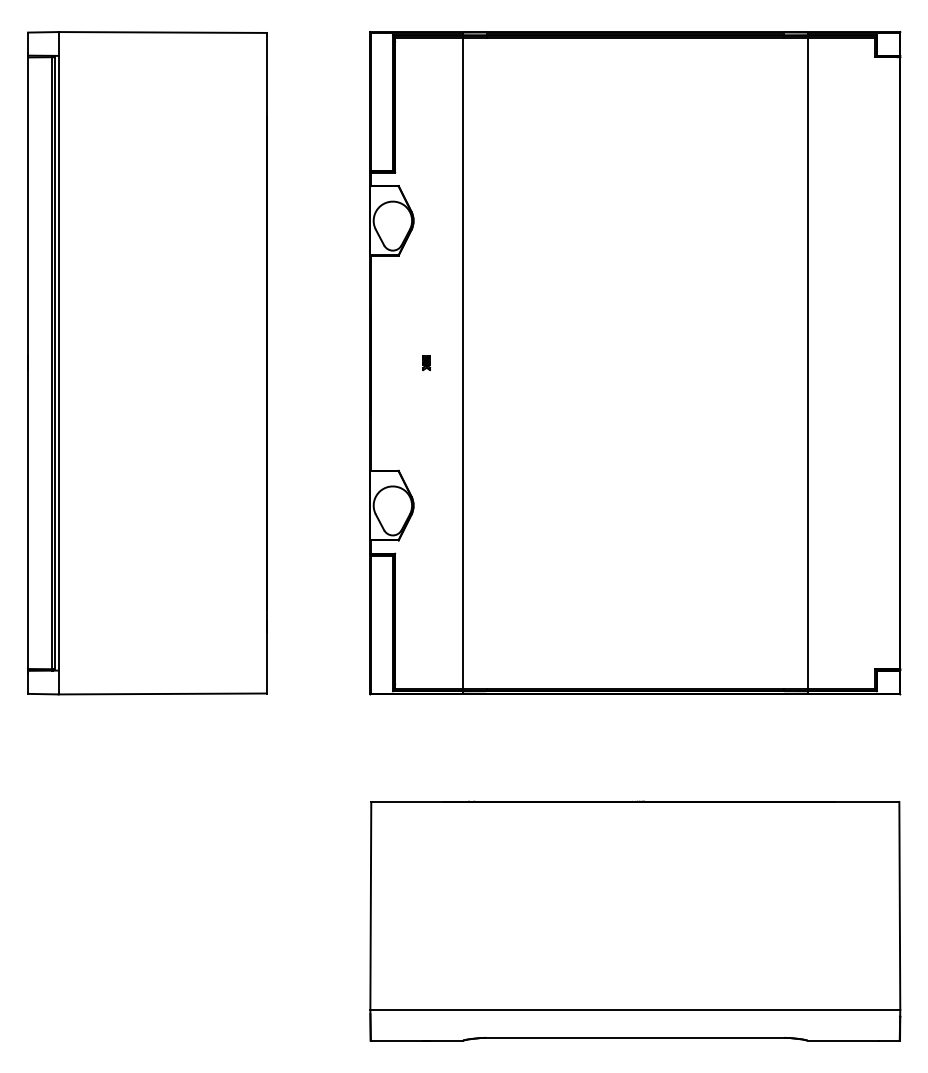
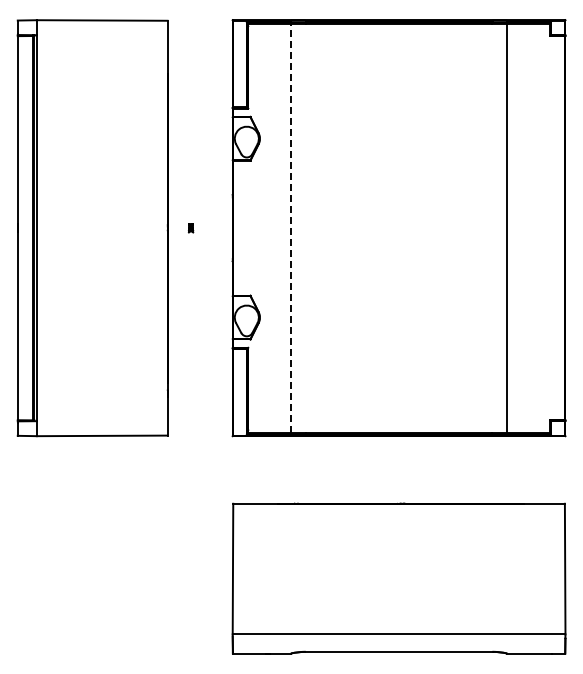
part: (425, 363) -> (190, 228), moved
line: (462, 363) -> (290, 228), solid -> dashed

